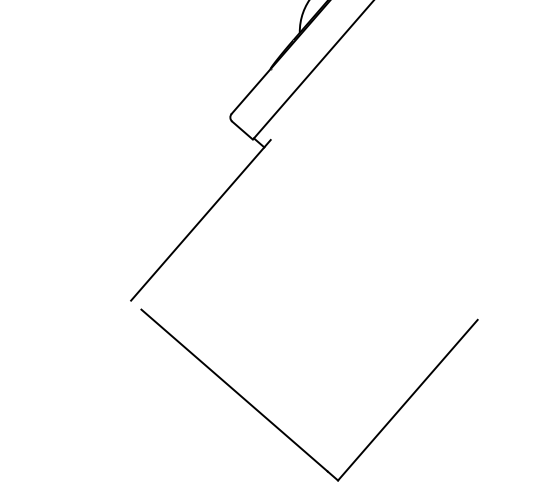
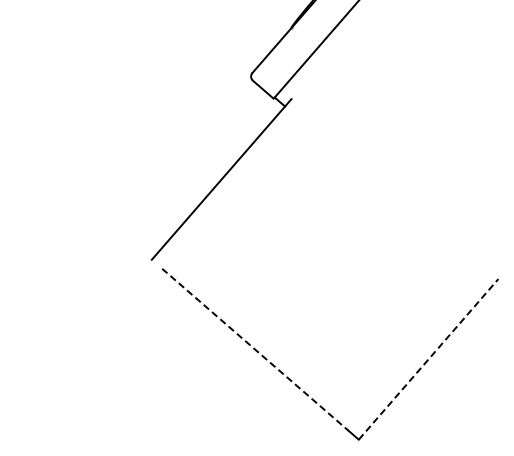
line: (234, 390) -> (255, 349), solid -> dashed
line: (408, 399) -> (429, 358), solid -> dashed

